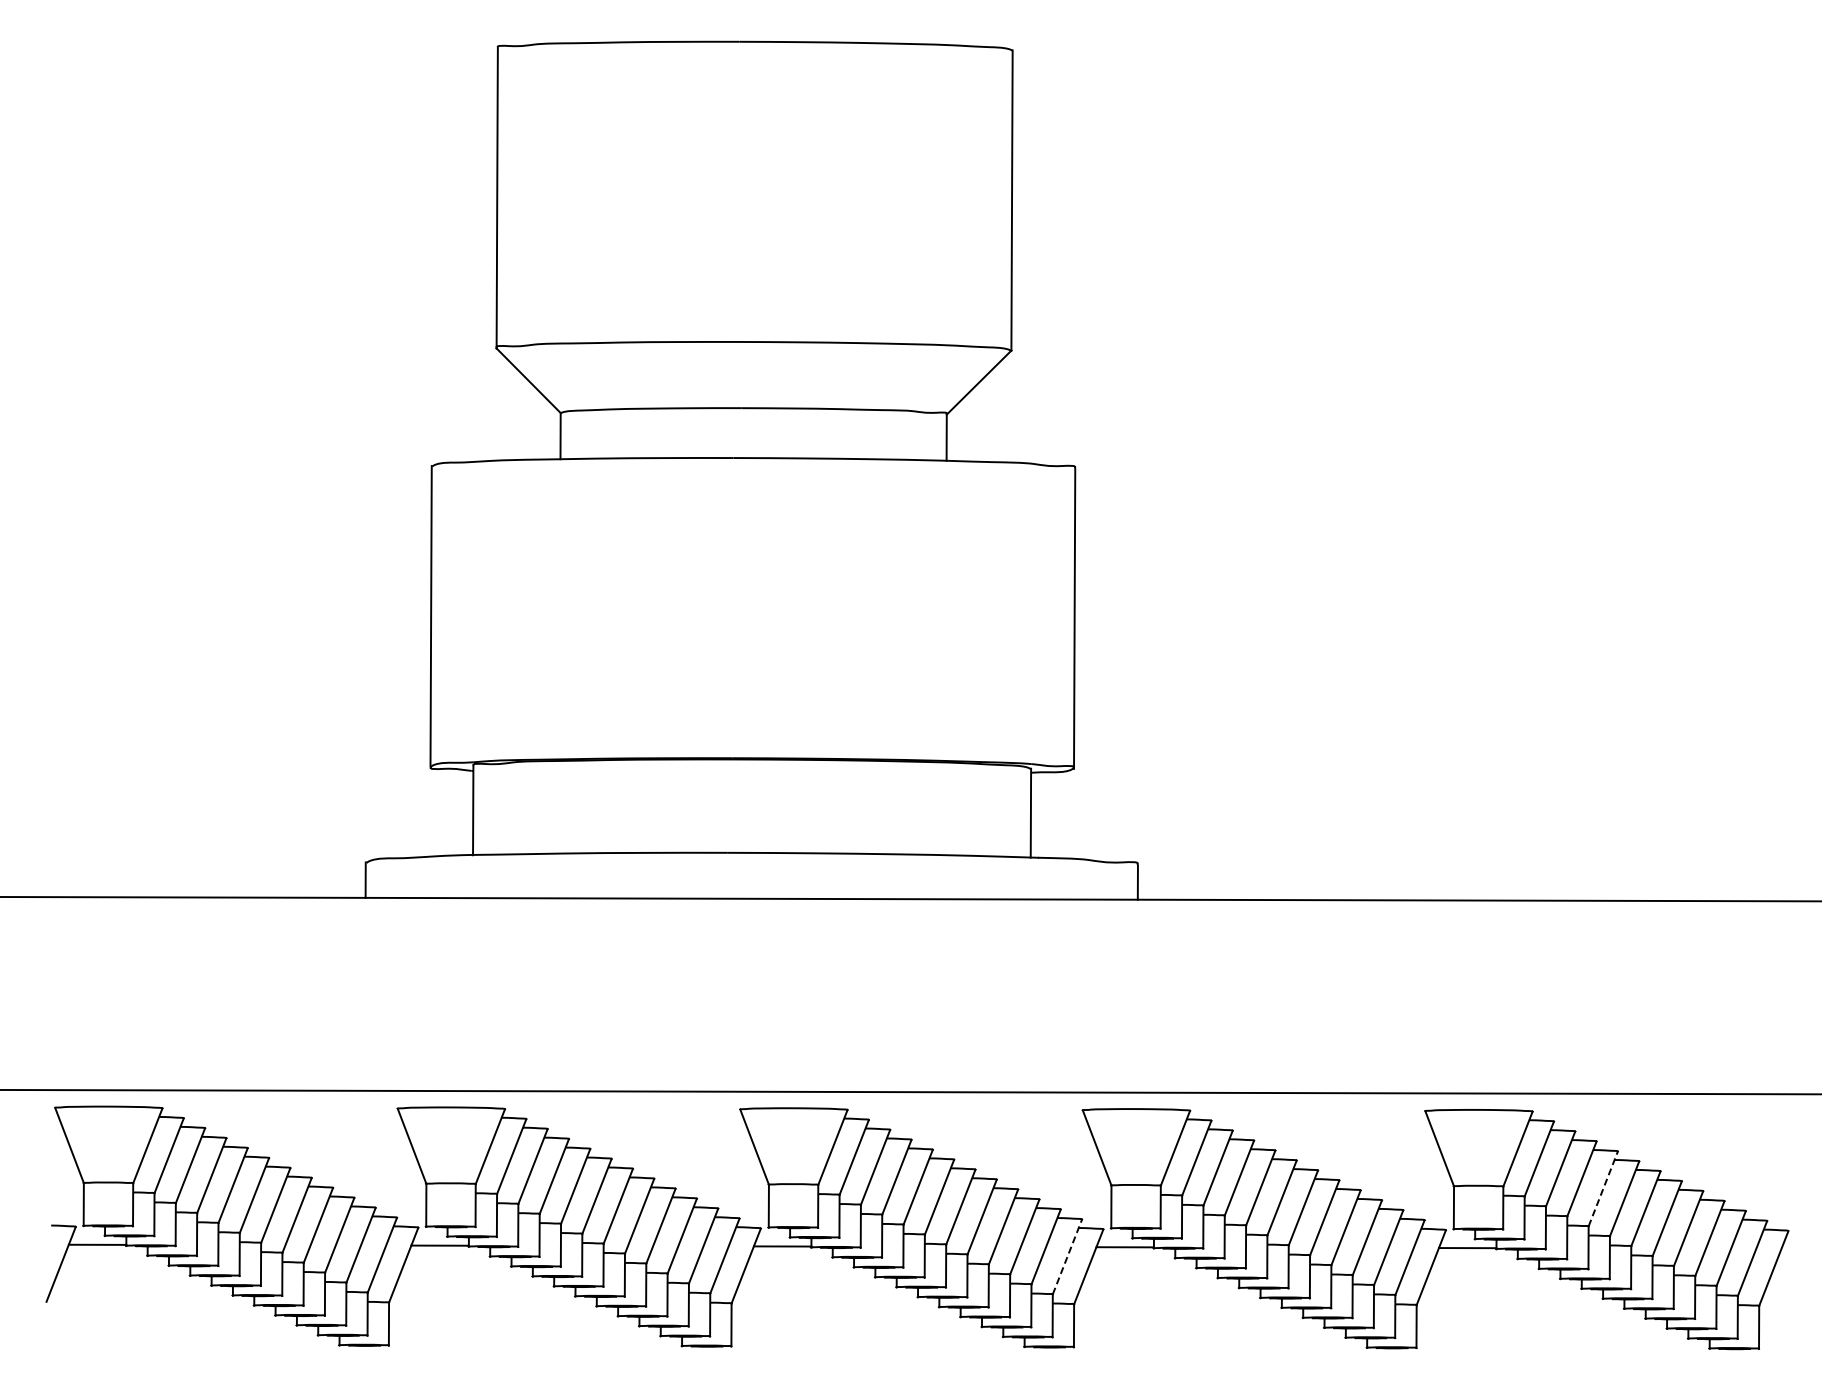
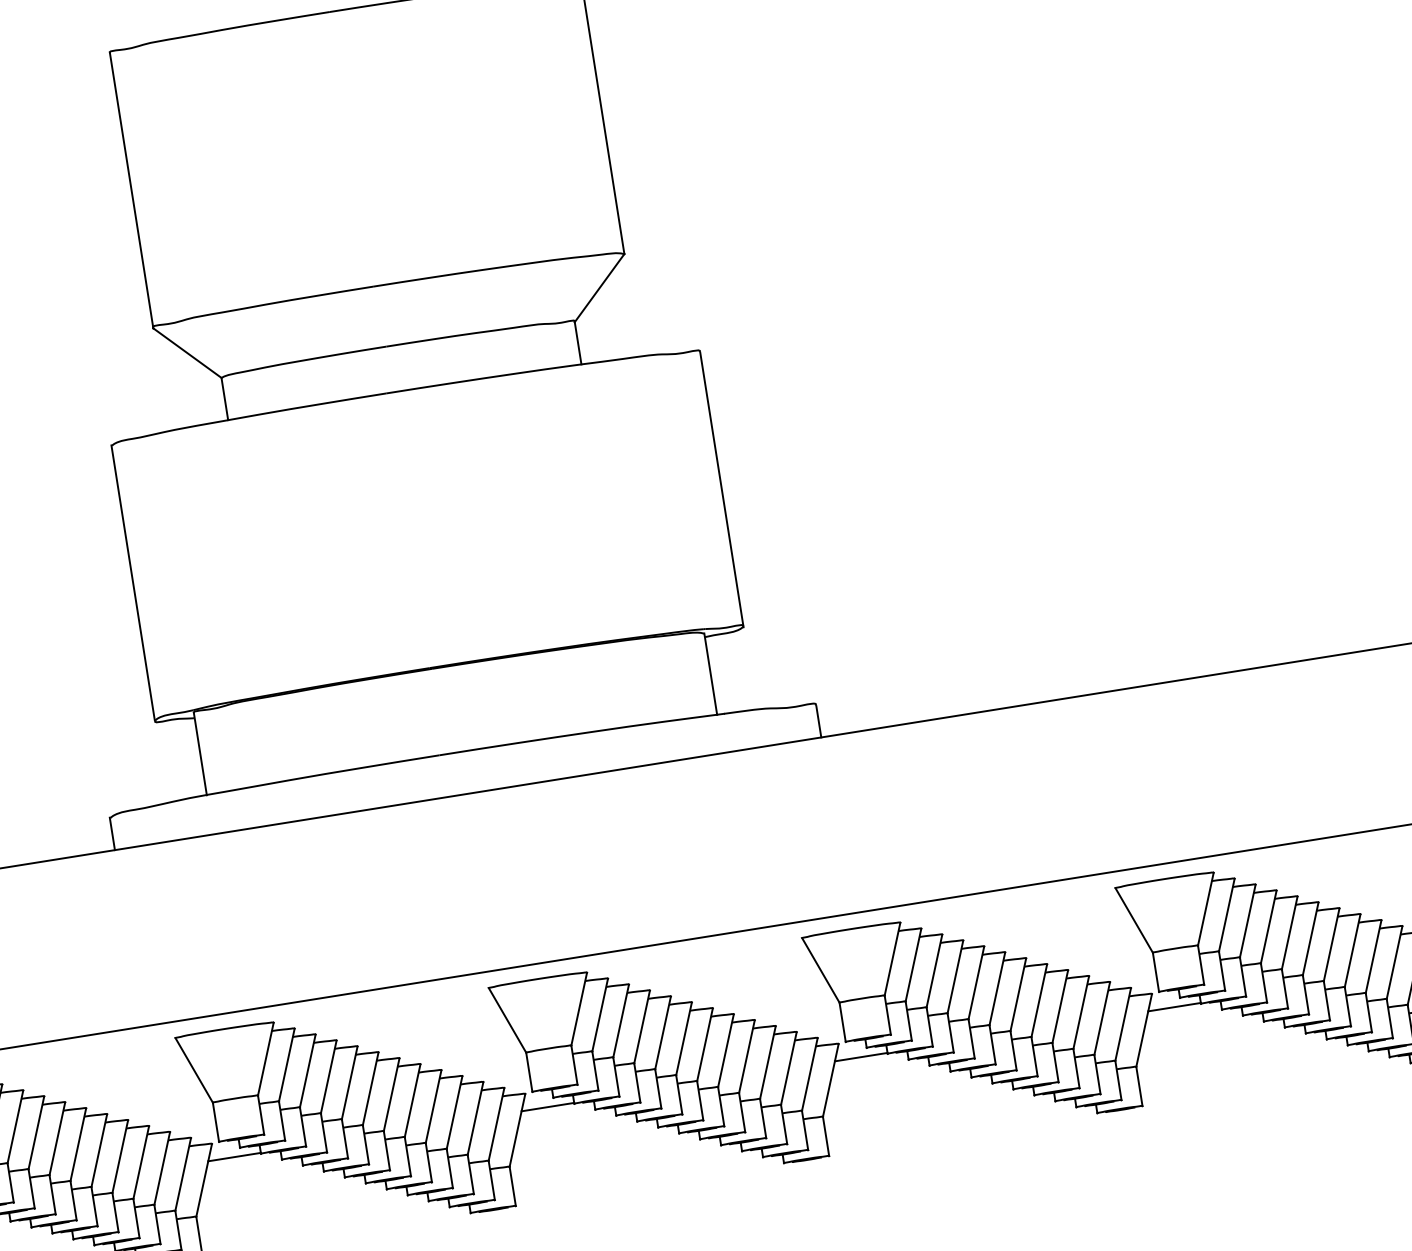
line: (1603, 1188) -> (1289, 932), dashed -> solid
line: (1067, 1256) -> (809, 1074), dashed -> solid

